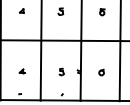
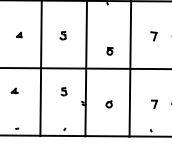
part: (101, 12) -> (109, 51), moved
part: (22, 70) -> (14, 90), moved
part: (61, 71) -> (63, 91), moved

